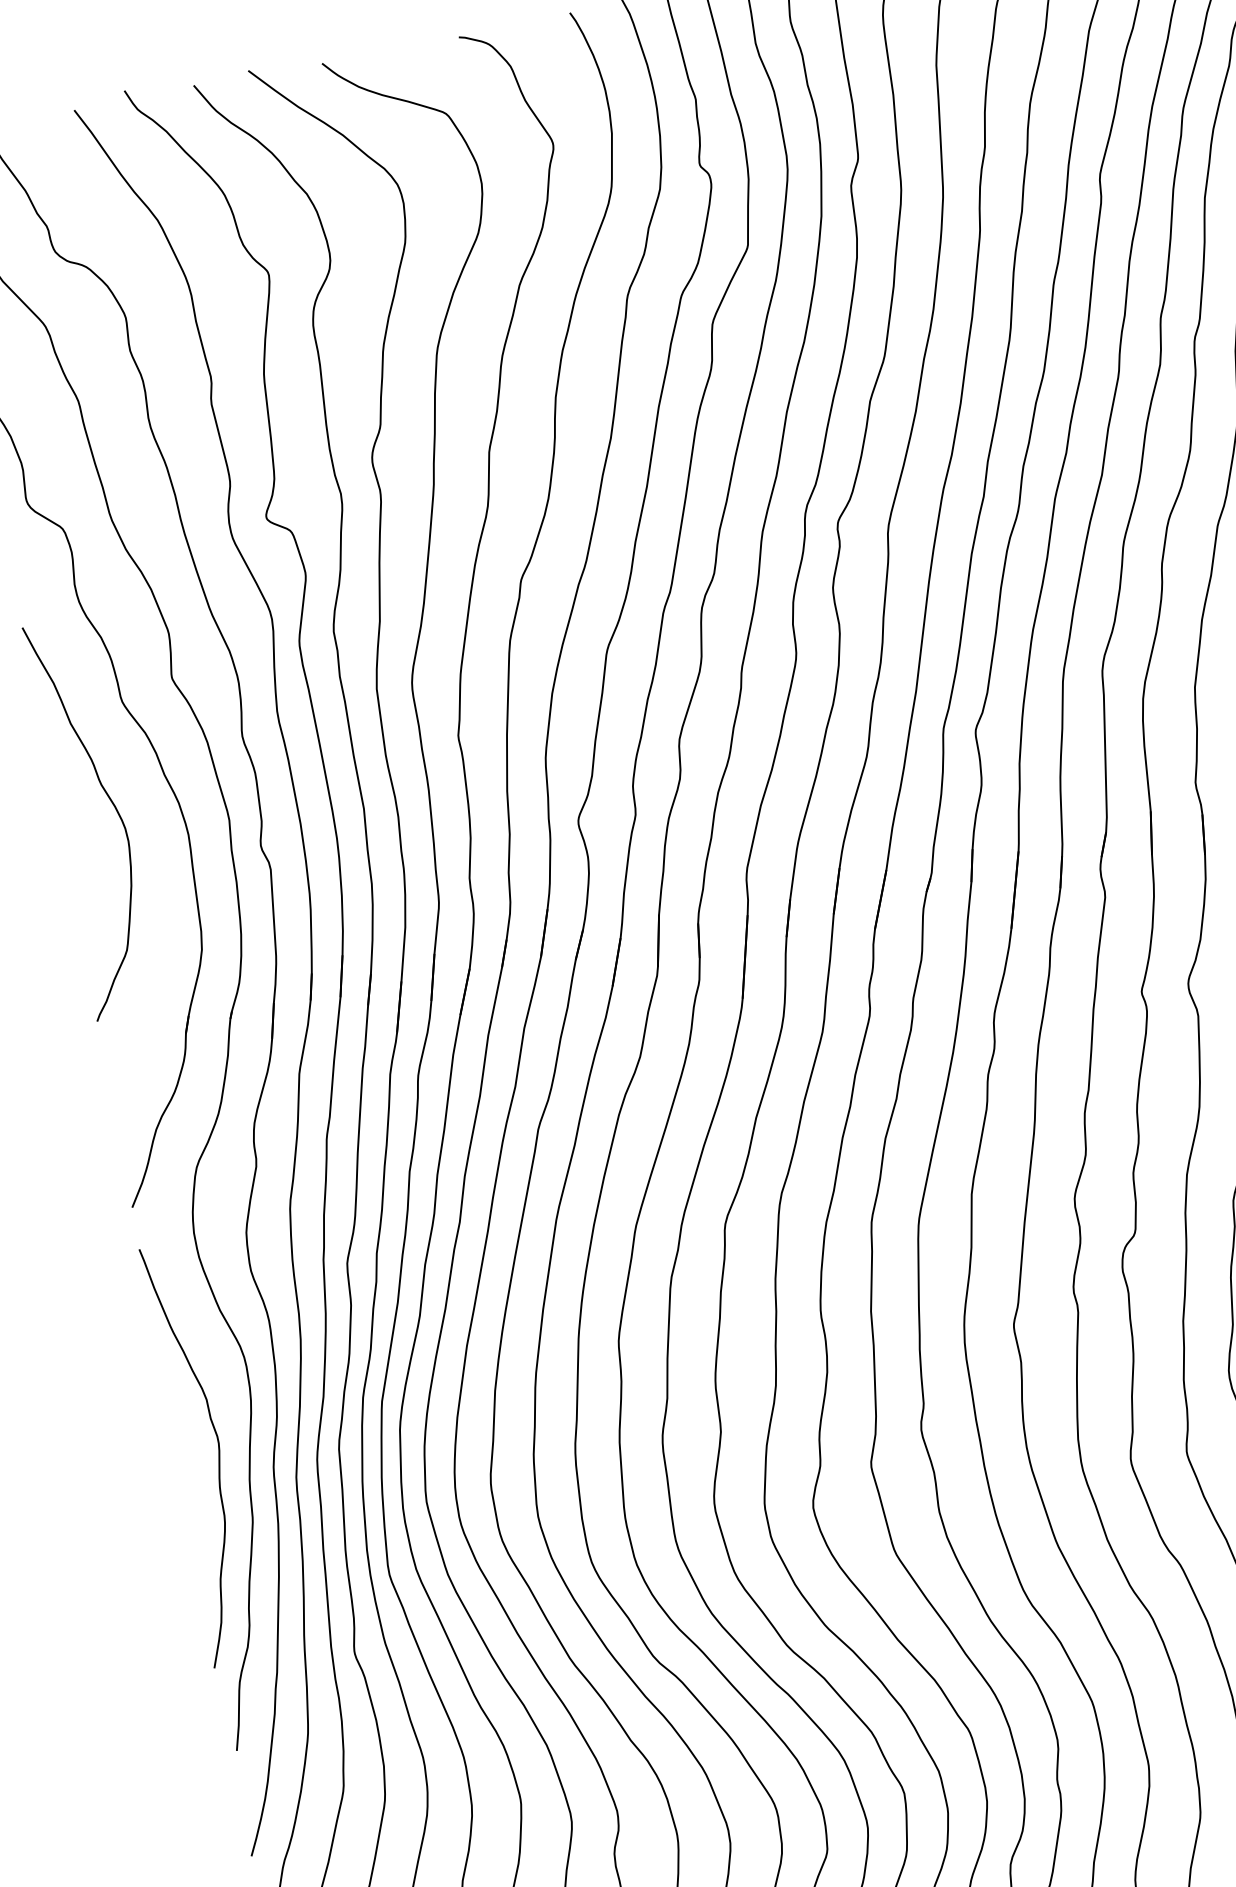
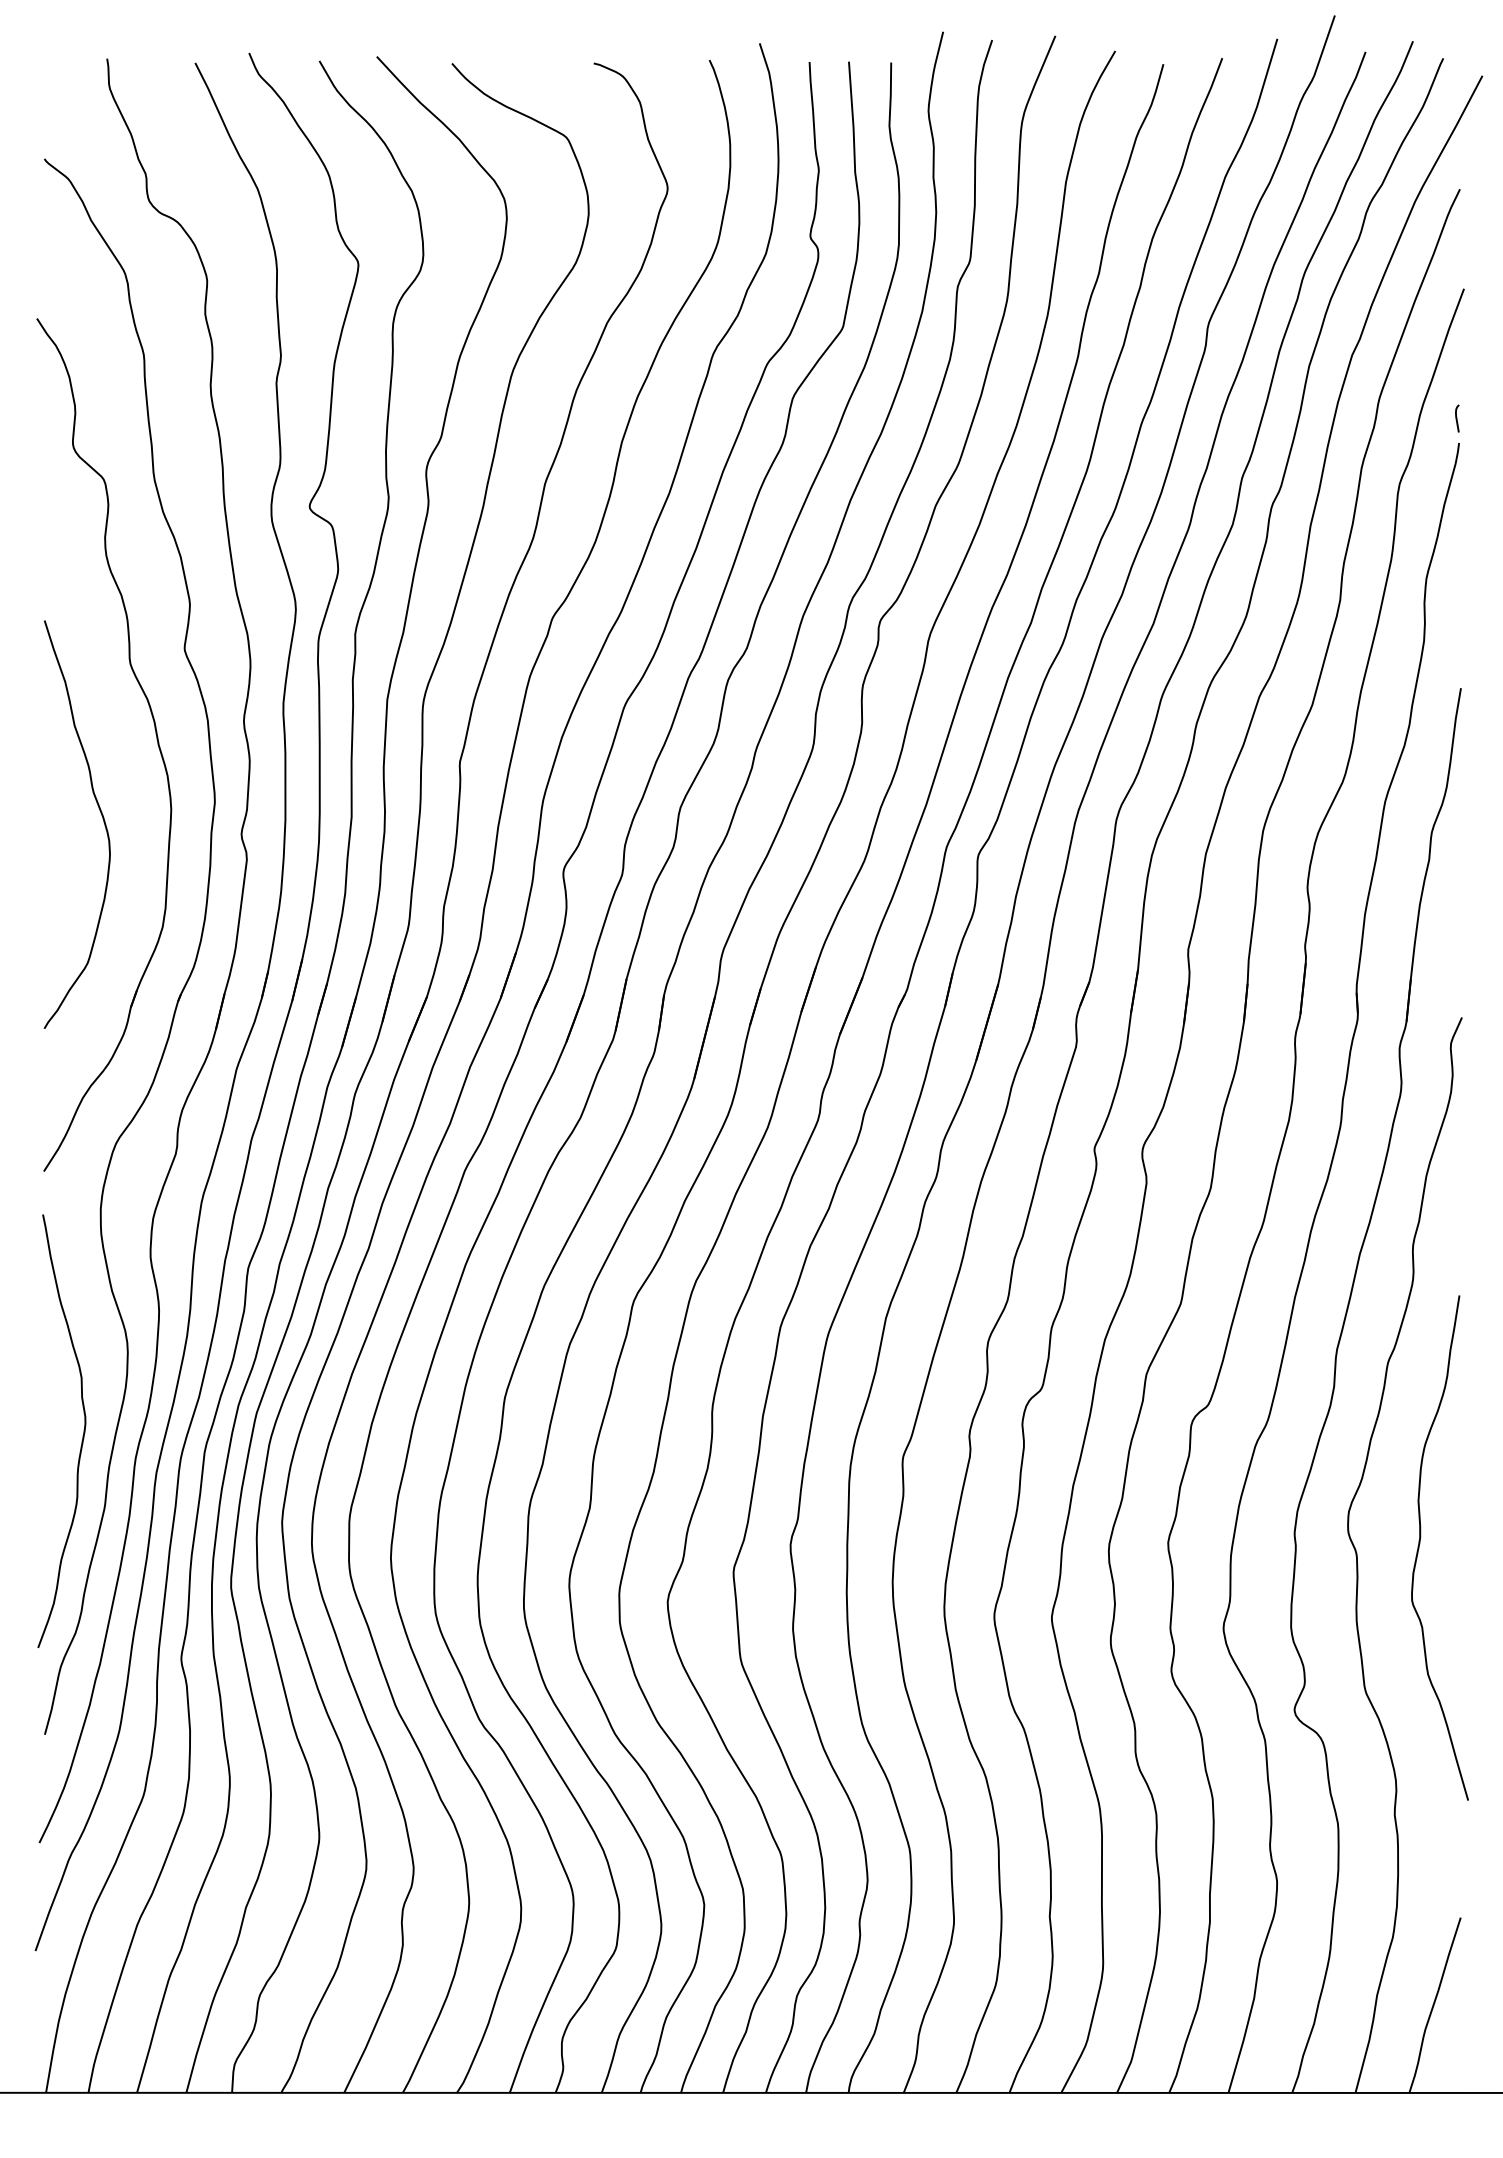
curve: (111, 803) -> (100, 813), moved

